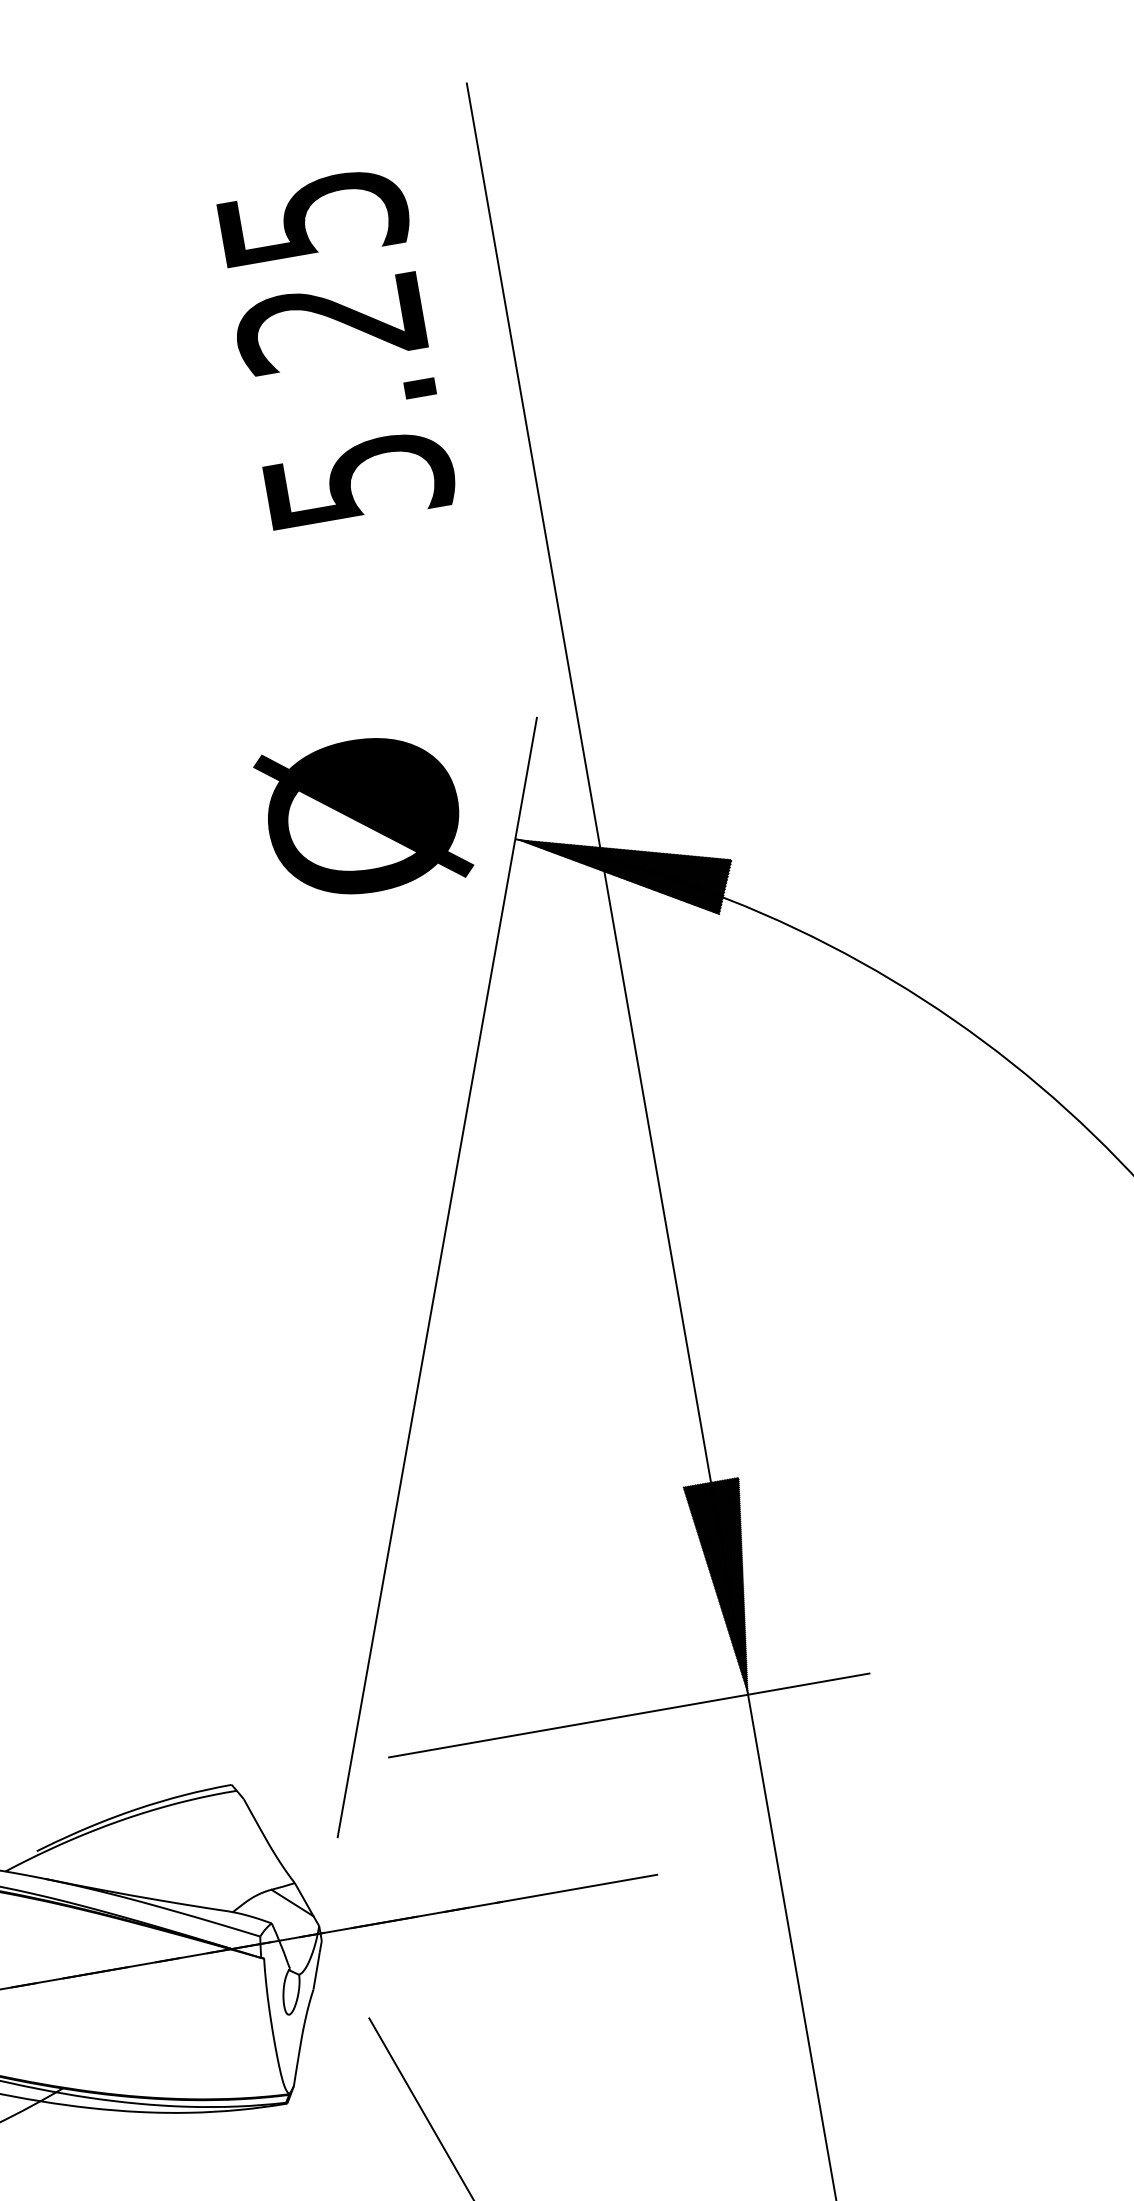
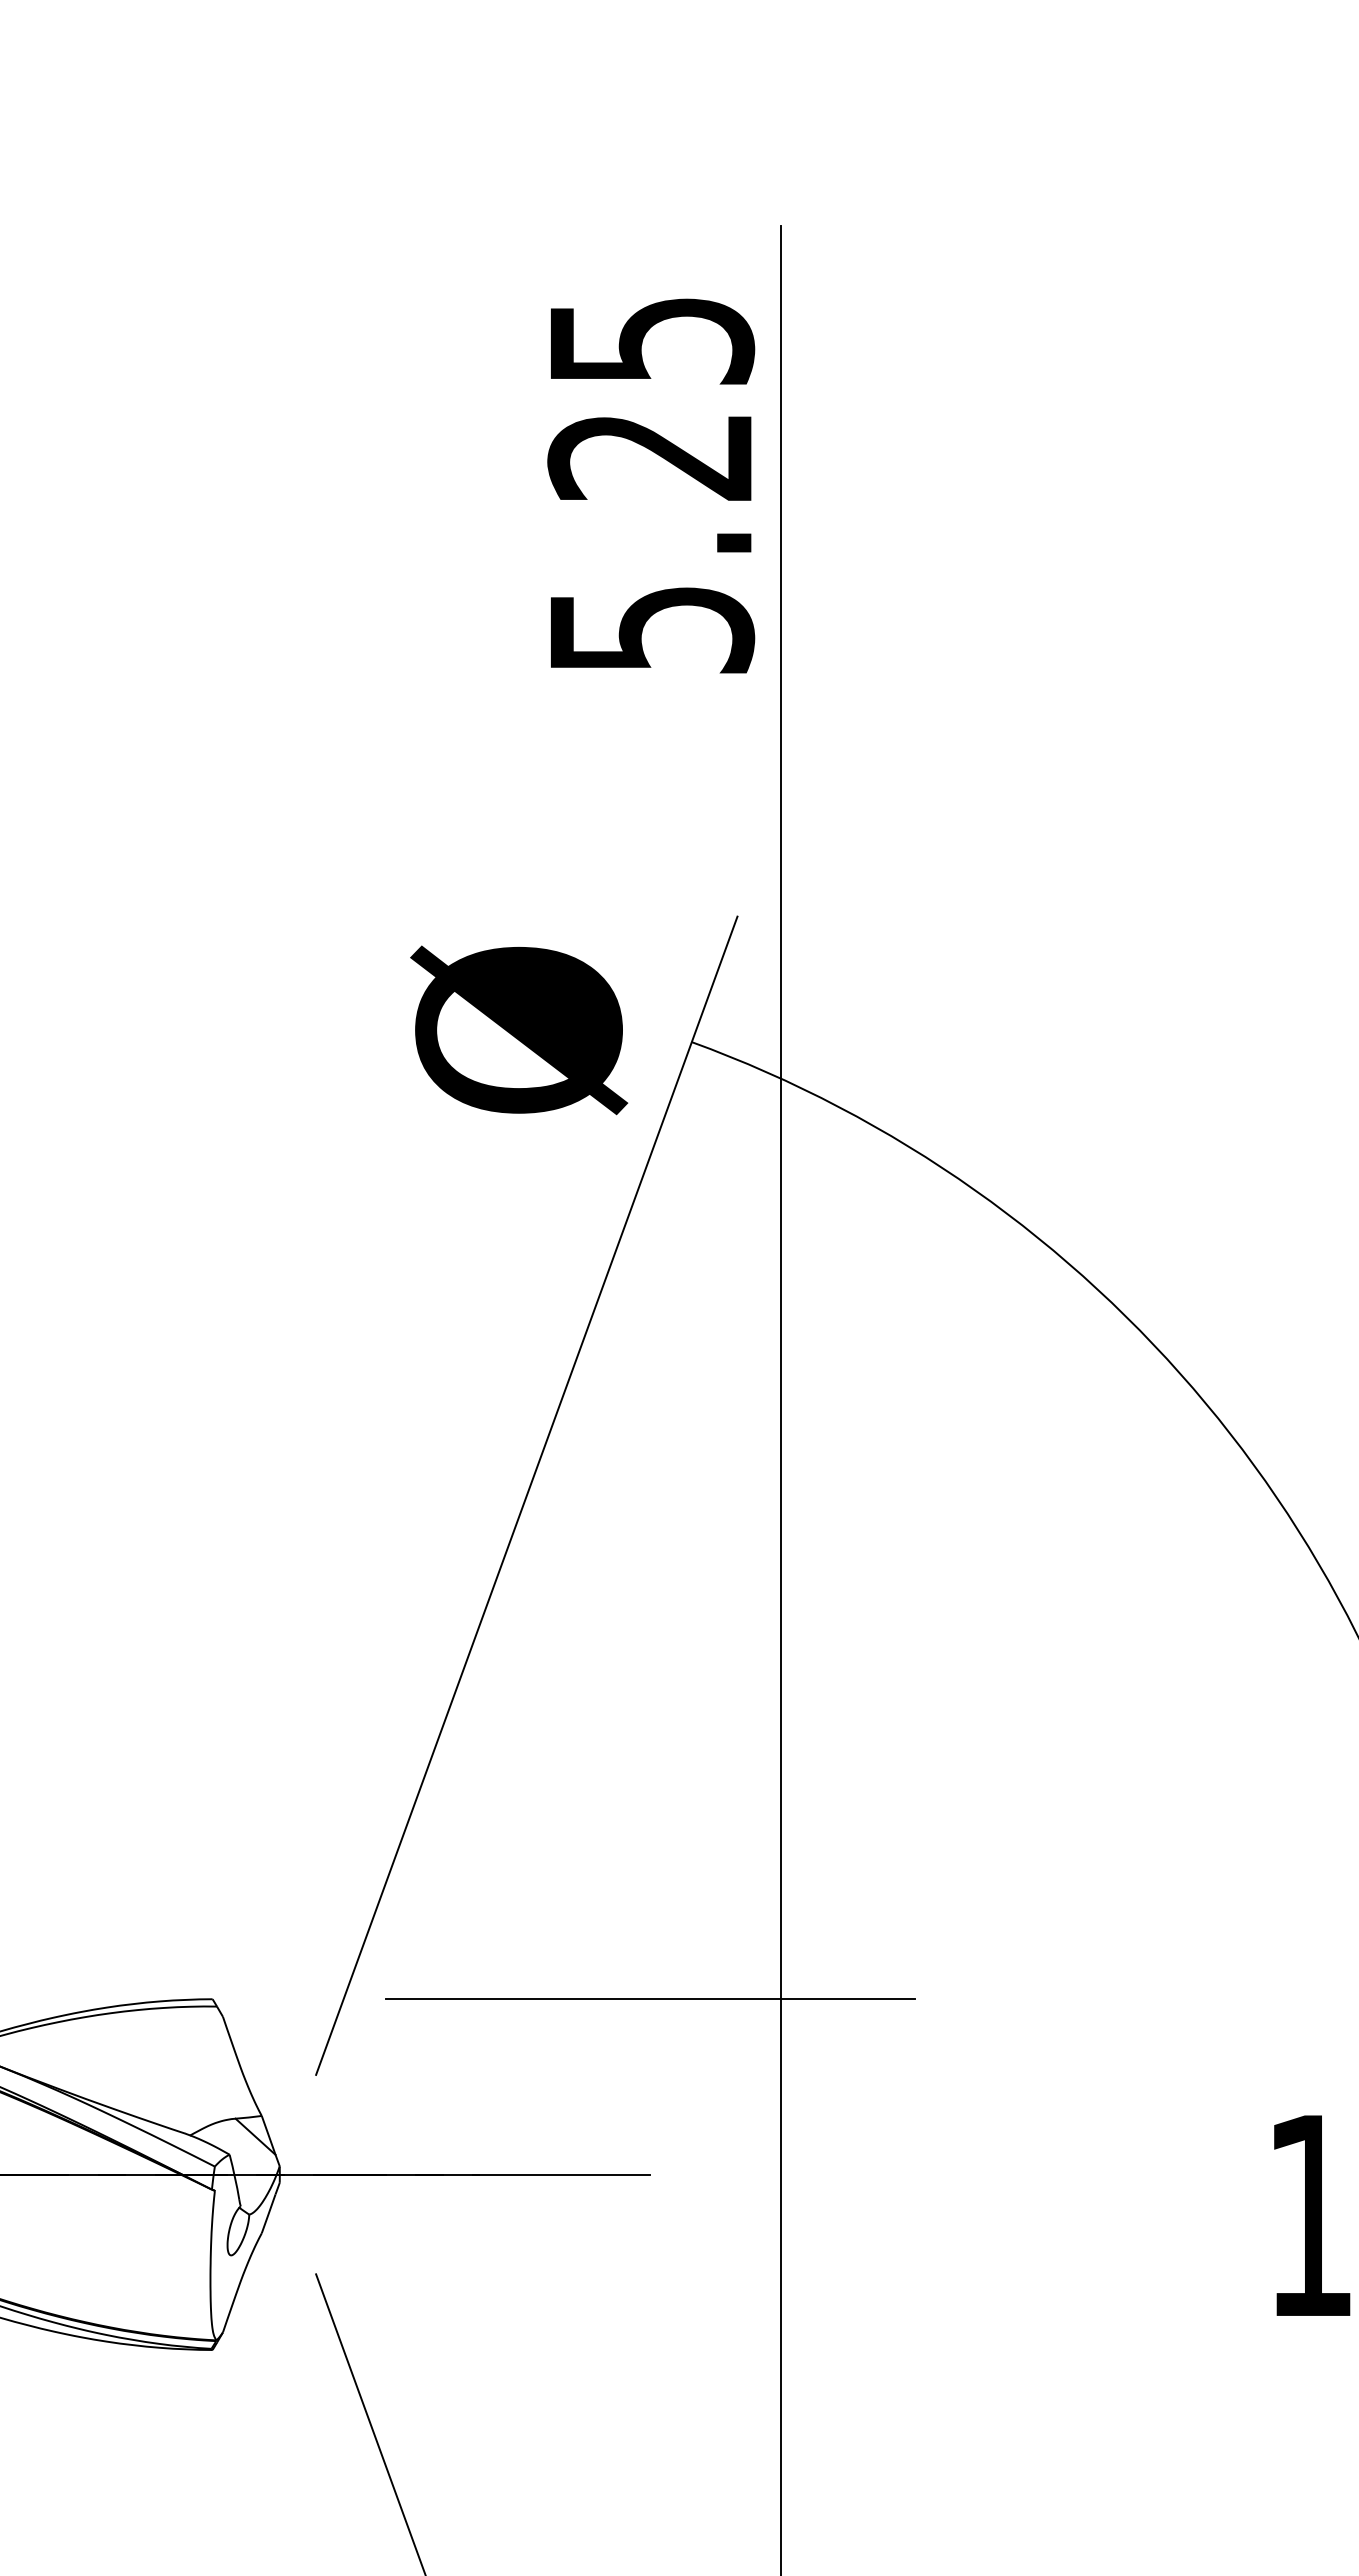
text: (335, 349) -> (651, 485), moved
text: (364, 816) -> (519, 1030), moved
hatch: (628, 875) -> (805, 1101), removed
hatch: (729, 1587) -> (780, 1881), removed

